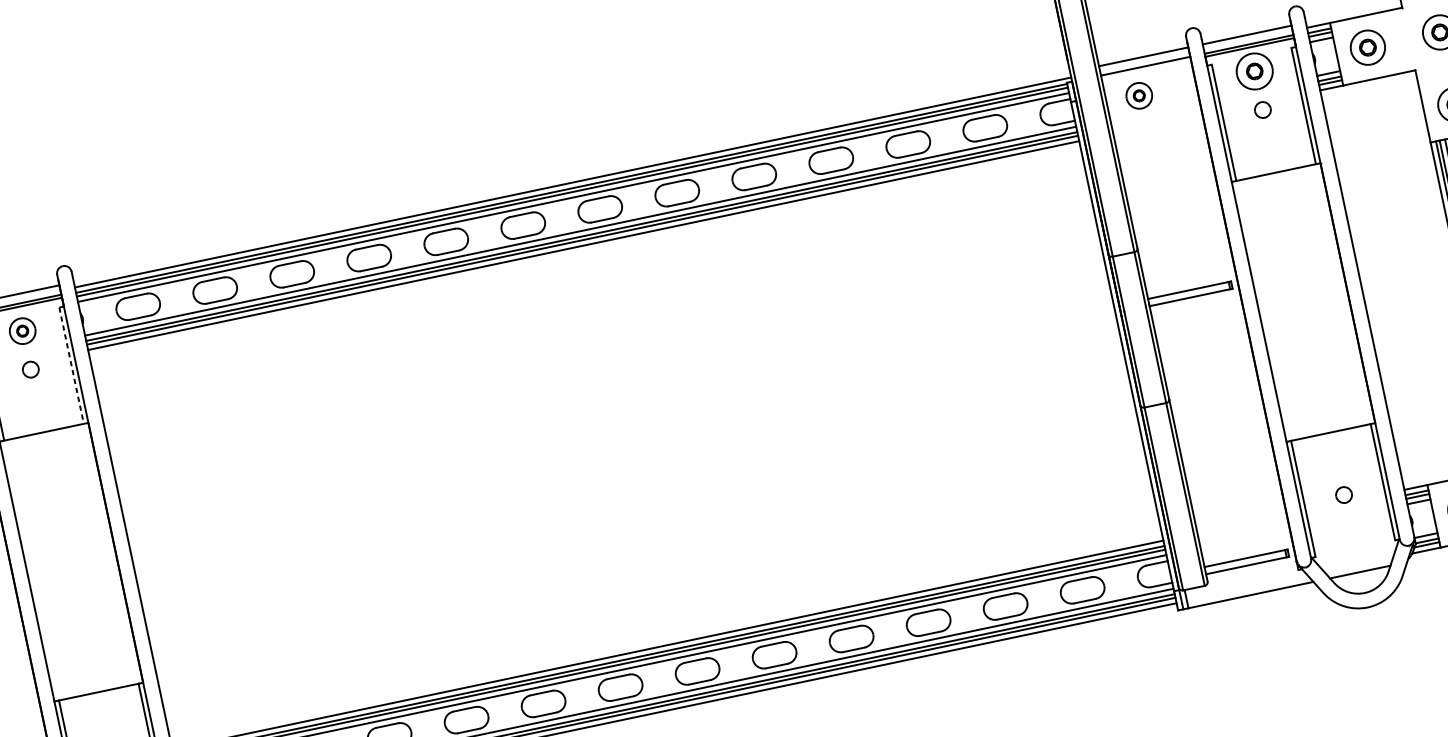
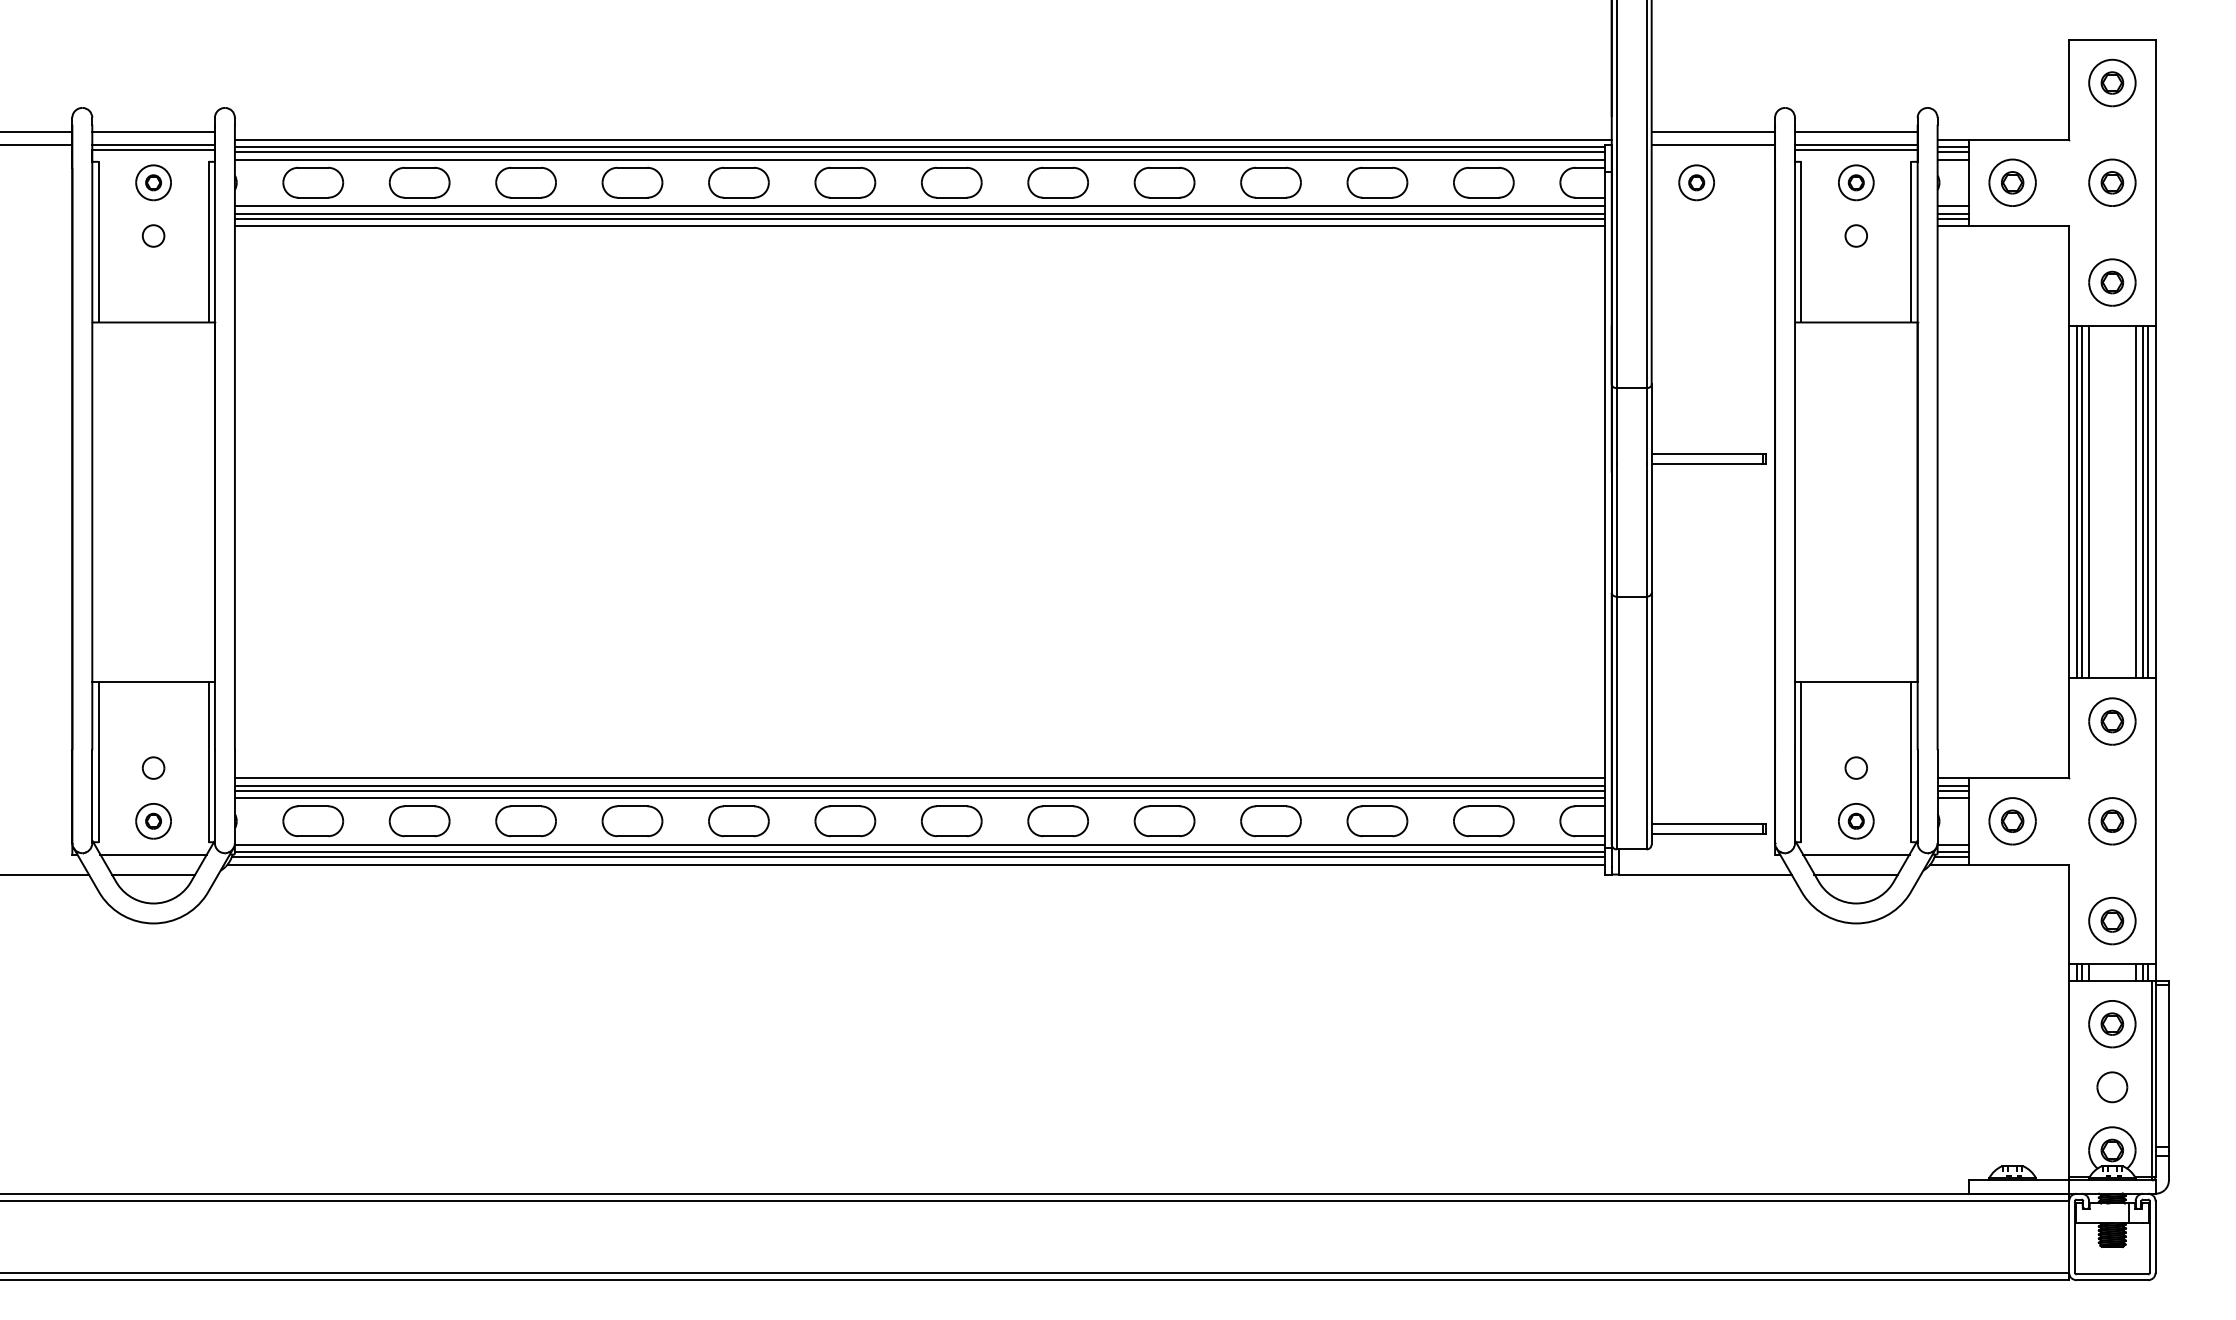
part: (1254, 71) -> (1856, 182), size x0.71
line: (71, 365) -> (208, 242), dashed -> solid
part: (1352, 533) -> (1856, 821), added
line: (1357, 557) -> (1856, 854), added

